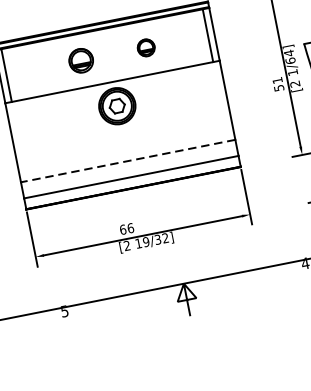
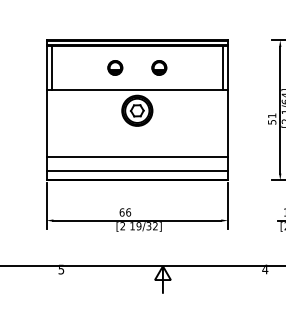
part: (146, 47) -> (159, 67), moved
part: (81, 60) -> (115, 67), size x0.71
line: (128, 161) -> (137, 157), dashed -> solid

